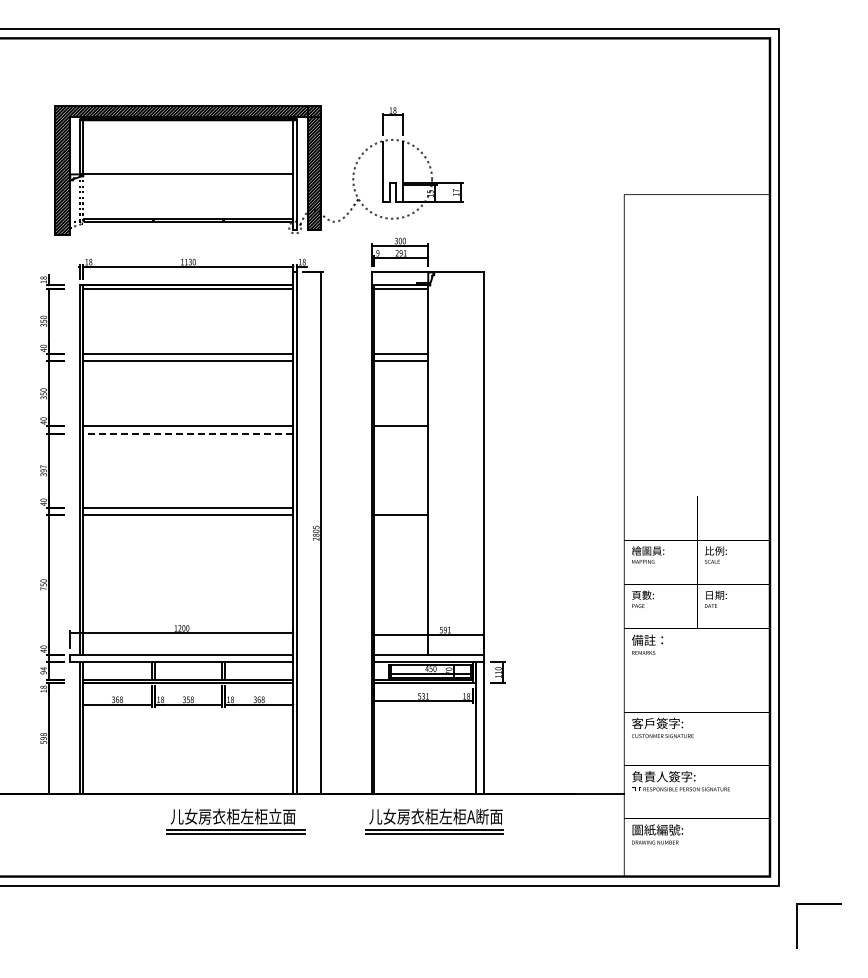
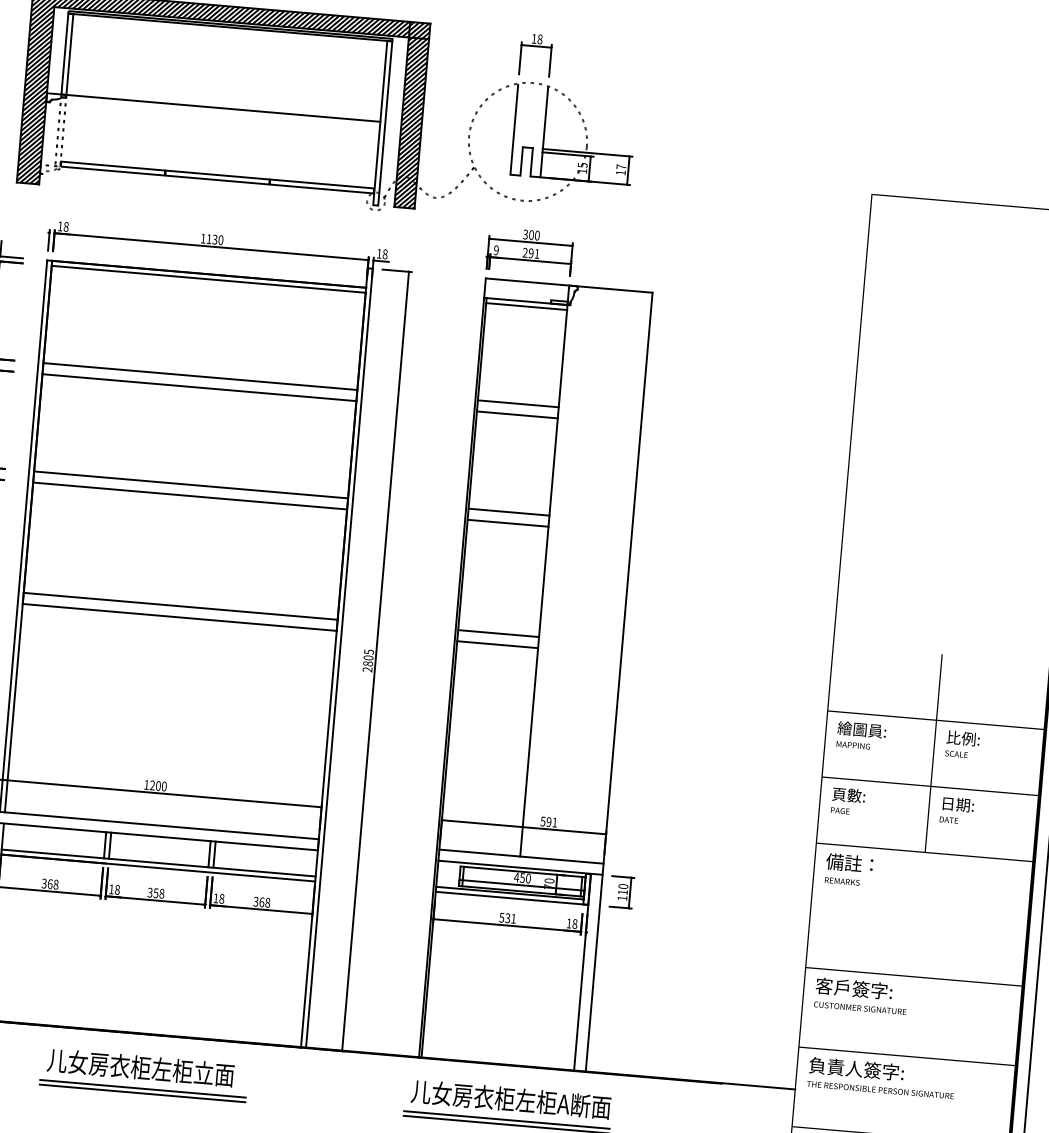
line: (187, 433) -> (188, 495), dashed -> solid
line: (401, 433) -> (508, 522), added
line: (401, 507) -> (499, 633), added
part: (235, 821) -> (143, 1075), moved

